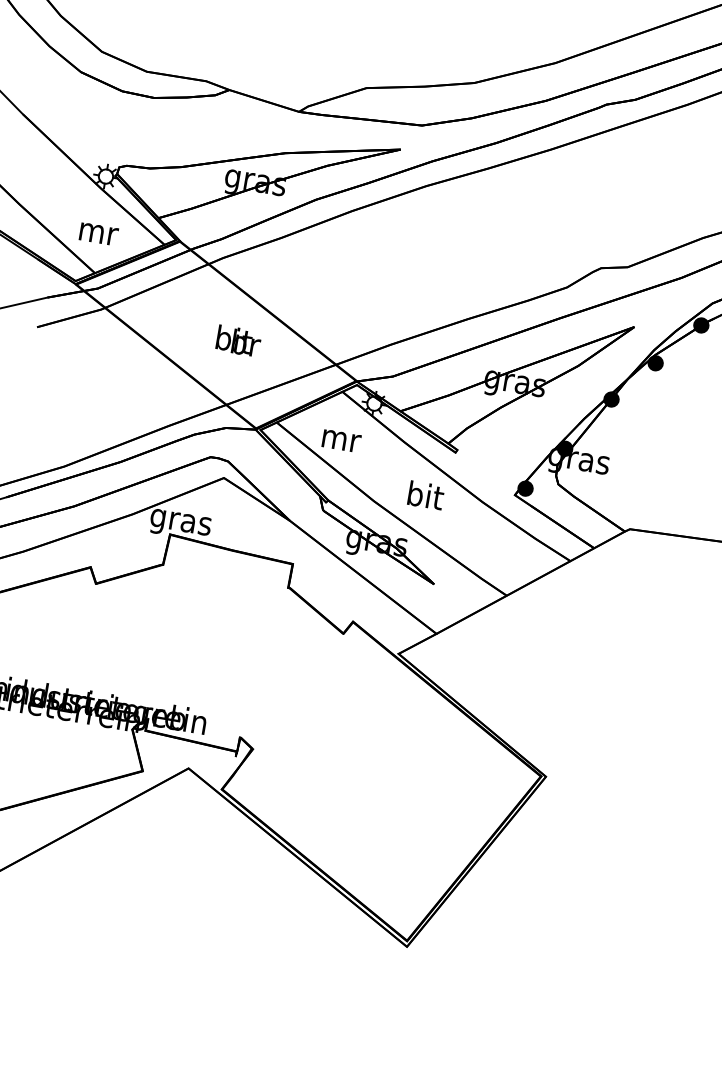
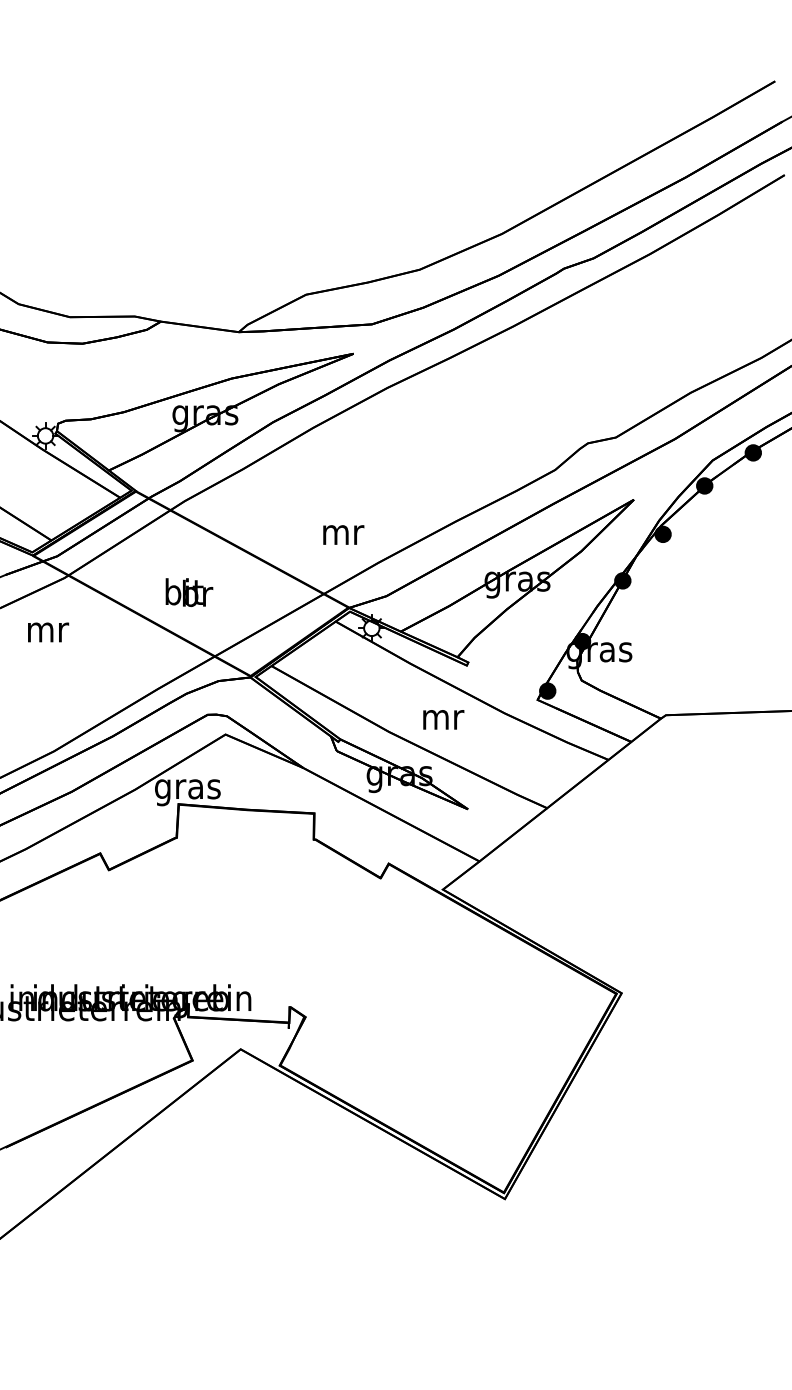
text: (98, 234) -> (48, 632), moved
text: (238, 341) -> (189, 592), moved
text: (341, 440) -> (343, 534), moved
text: (426, 495) -> (443, 716), bit -> mr

